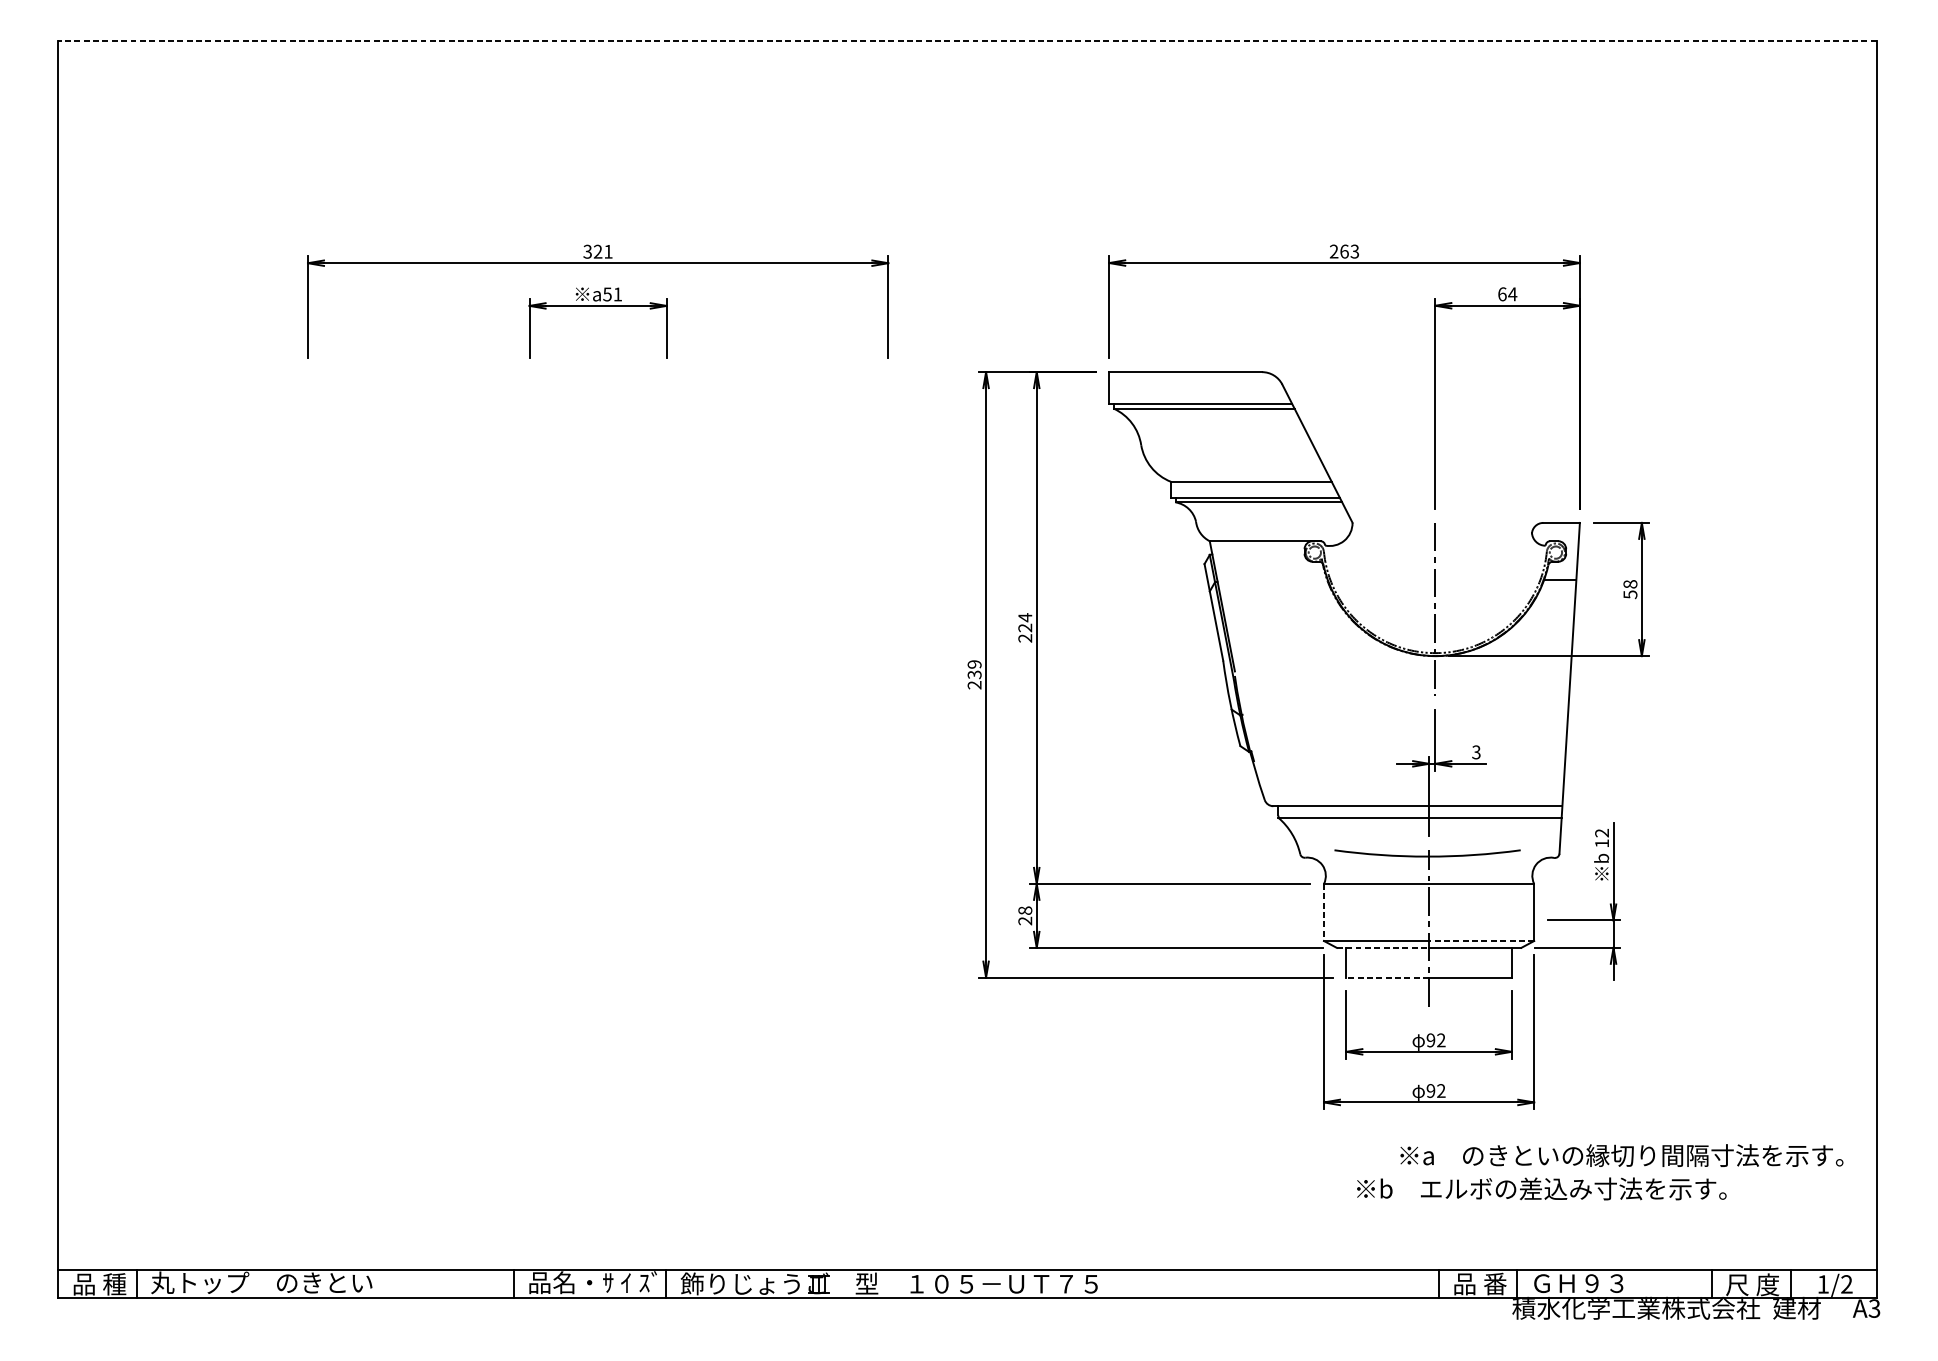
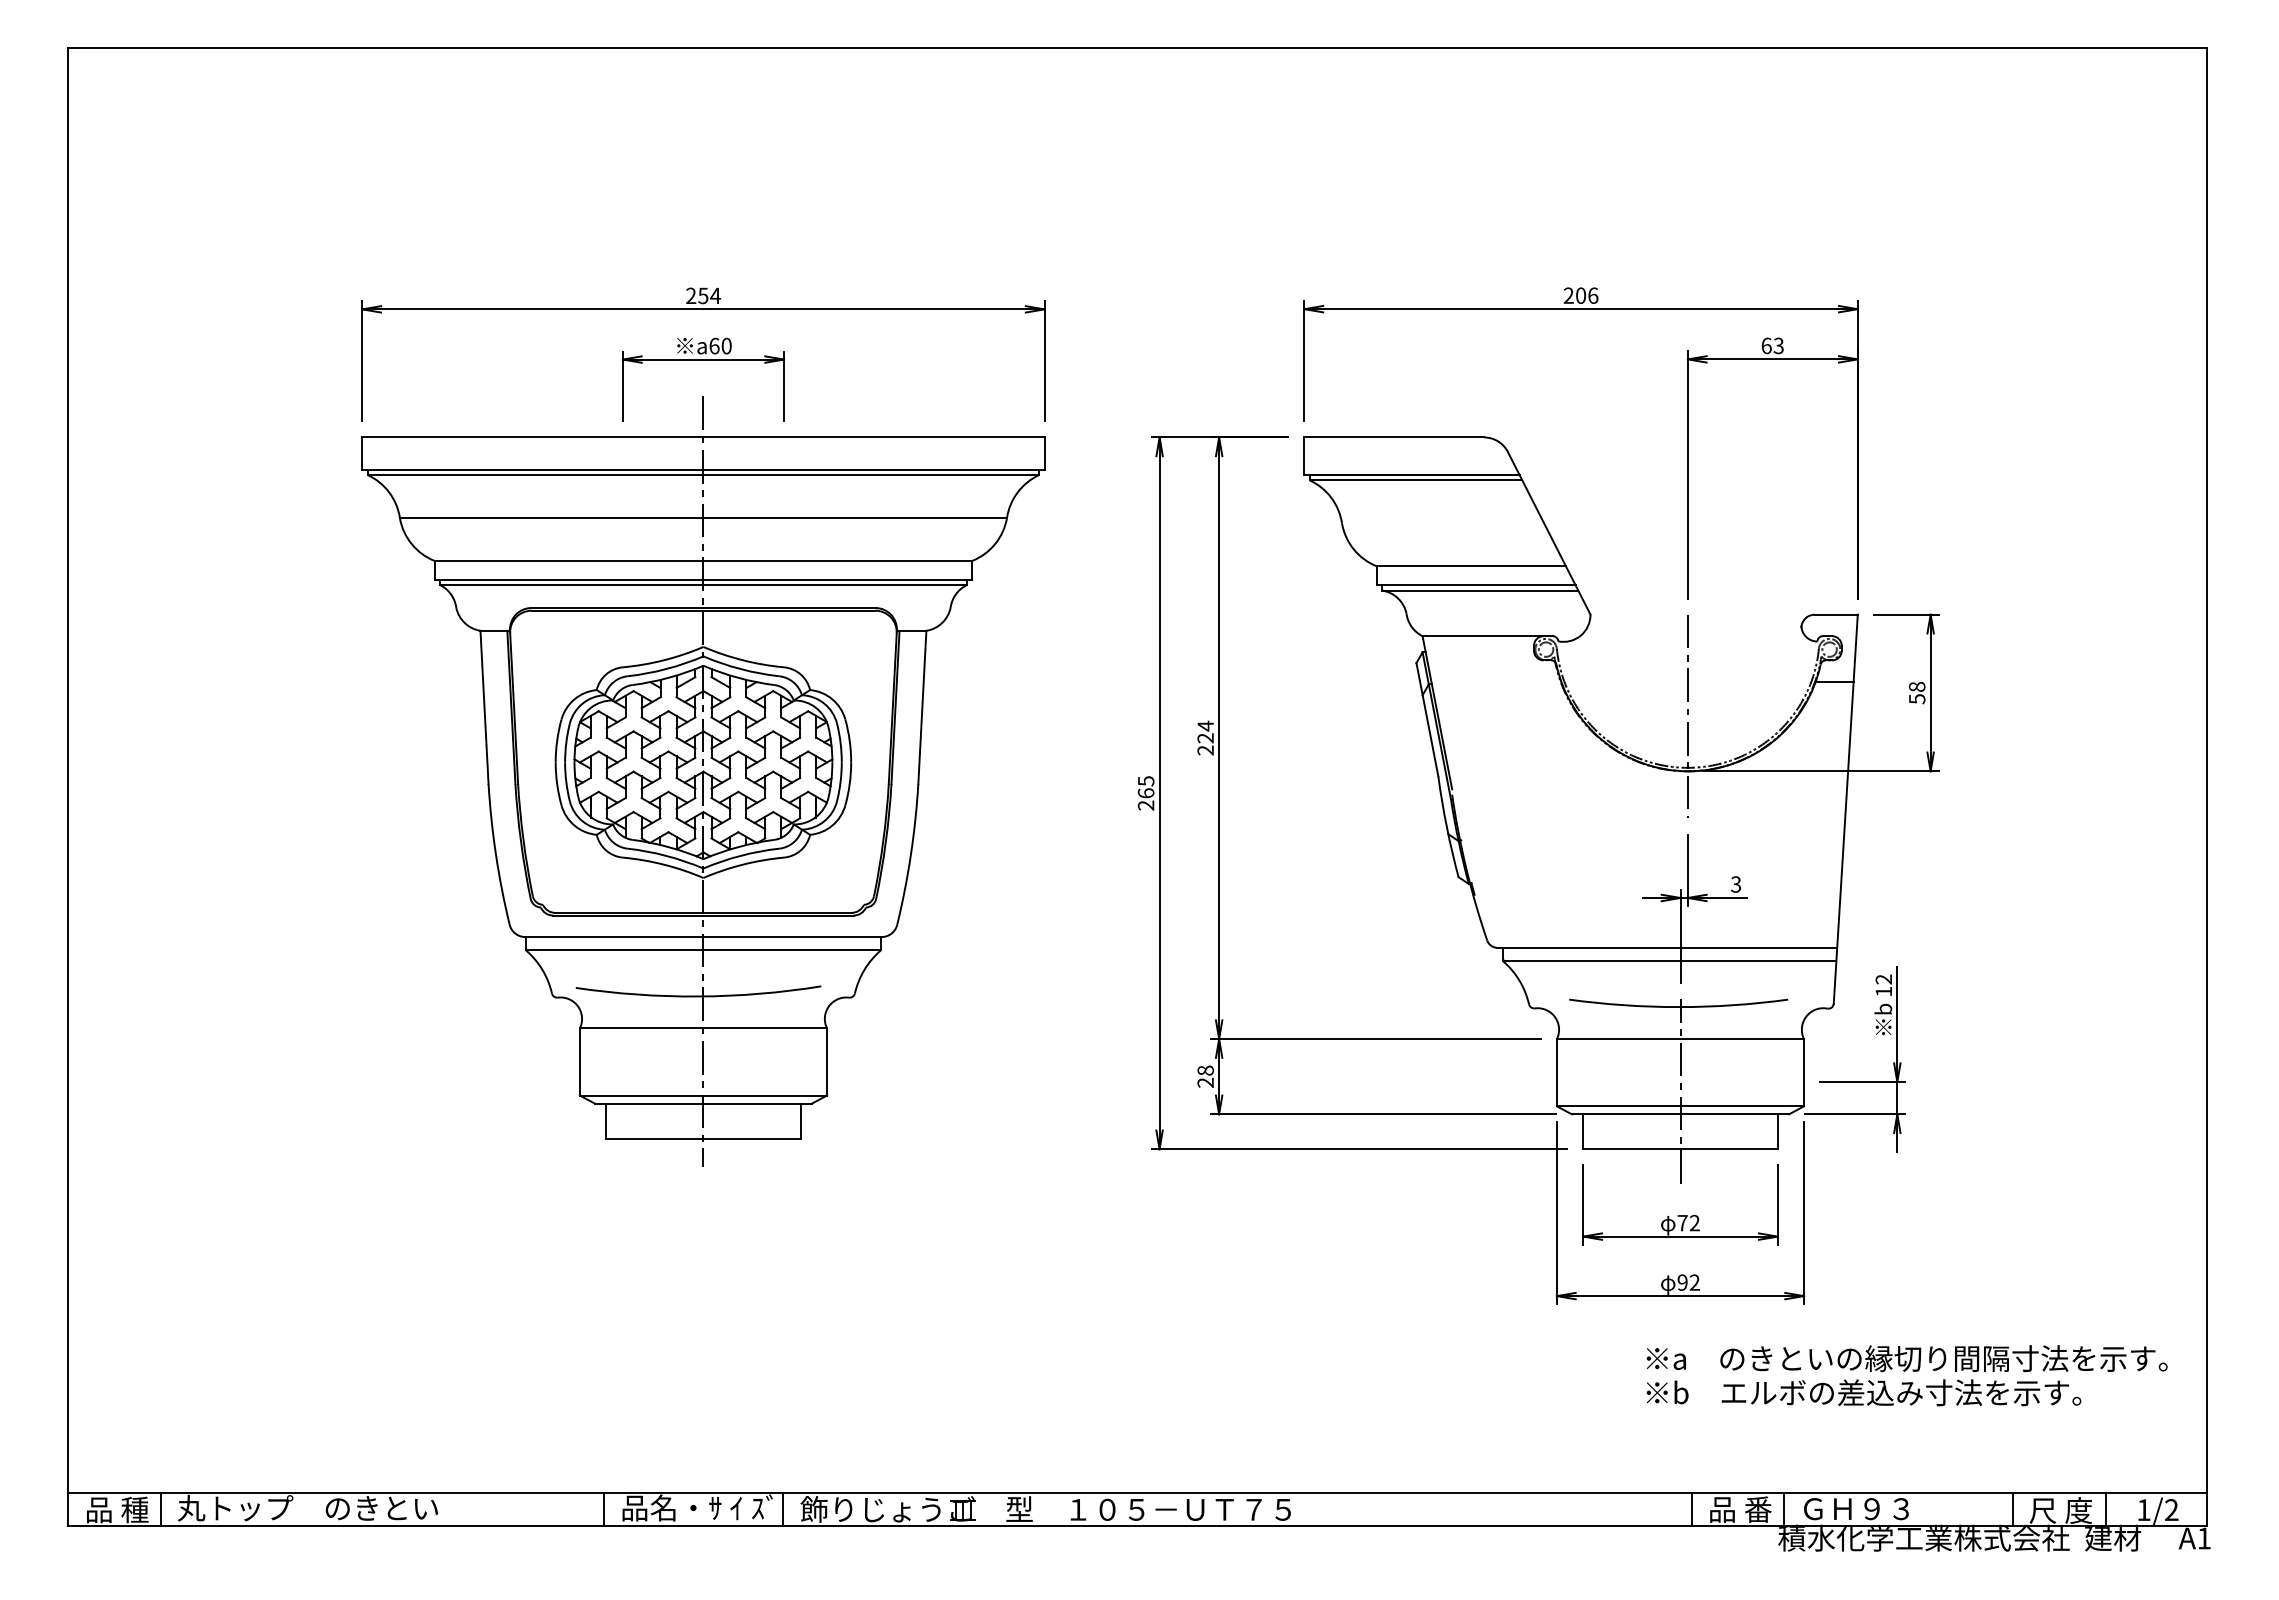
line: (966, 41) -> (1136, 48), dashed -> solid
text: (598, 251) -> (703, 295), 321 -> 254
text: (1350, 251) -> (1587, 295), 263 -> 206
text: (612, 293) -> (720, 345), a51 -> a60
text: (1512, 293) -> (1778, 345), 64 -> 63
part: (598, 664) -> (703, 781), added
text: (974, 669) -> (1145, 787), 239 -> 265
line: (1323, 912) -> (1556, 1072), dashed -> solid
line: (1481, 941) -> (1742, 1106), dashed -> solid
line: (1383, 947) -> (1626, 1114), dashed -> solid
line: (1387, 977) -> (1631, 1149), dashed -> solid
text: (1430, 1039) -> (1682, 1222), 92 -> 72
text: (1541, 1188) -> (1863, 1392), moved
text: (1873, 1308) -> (2203, 1538), A3 -> A1

